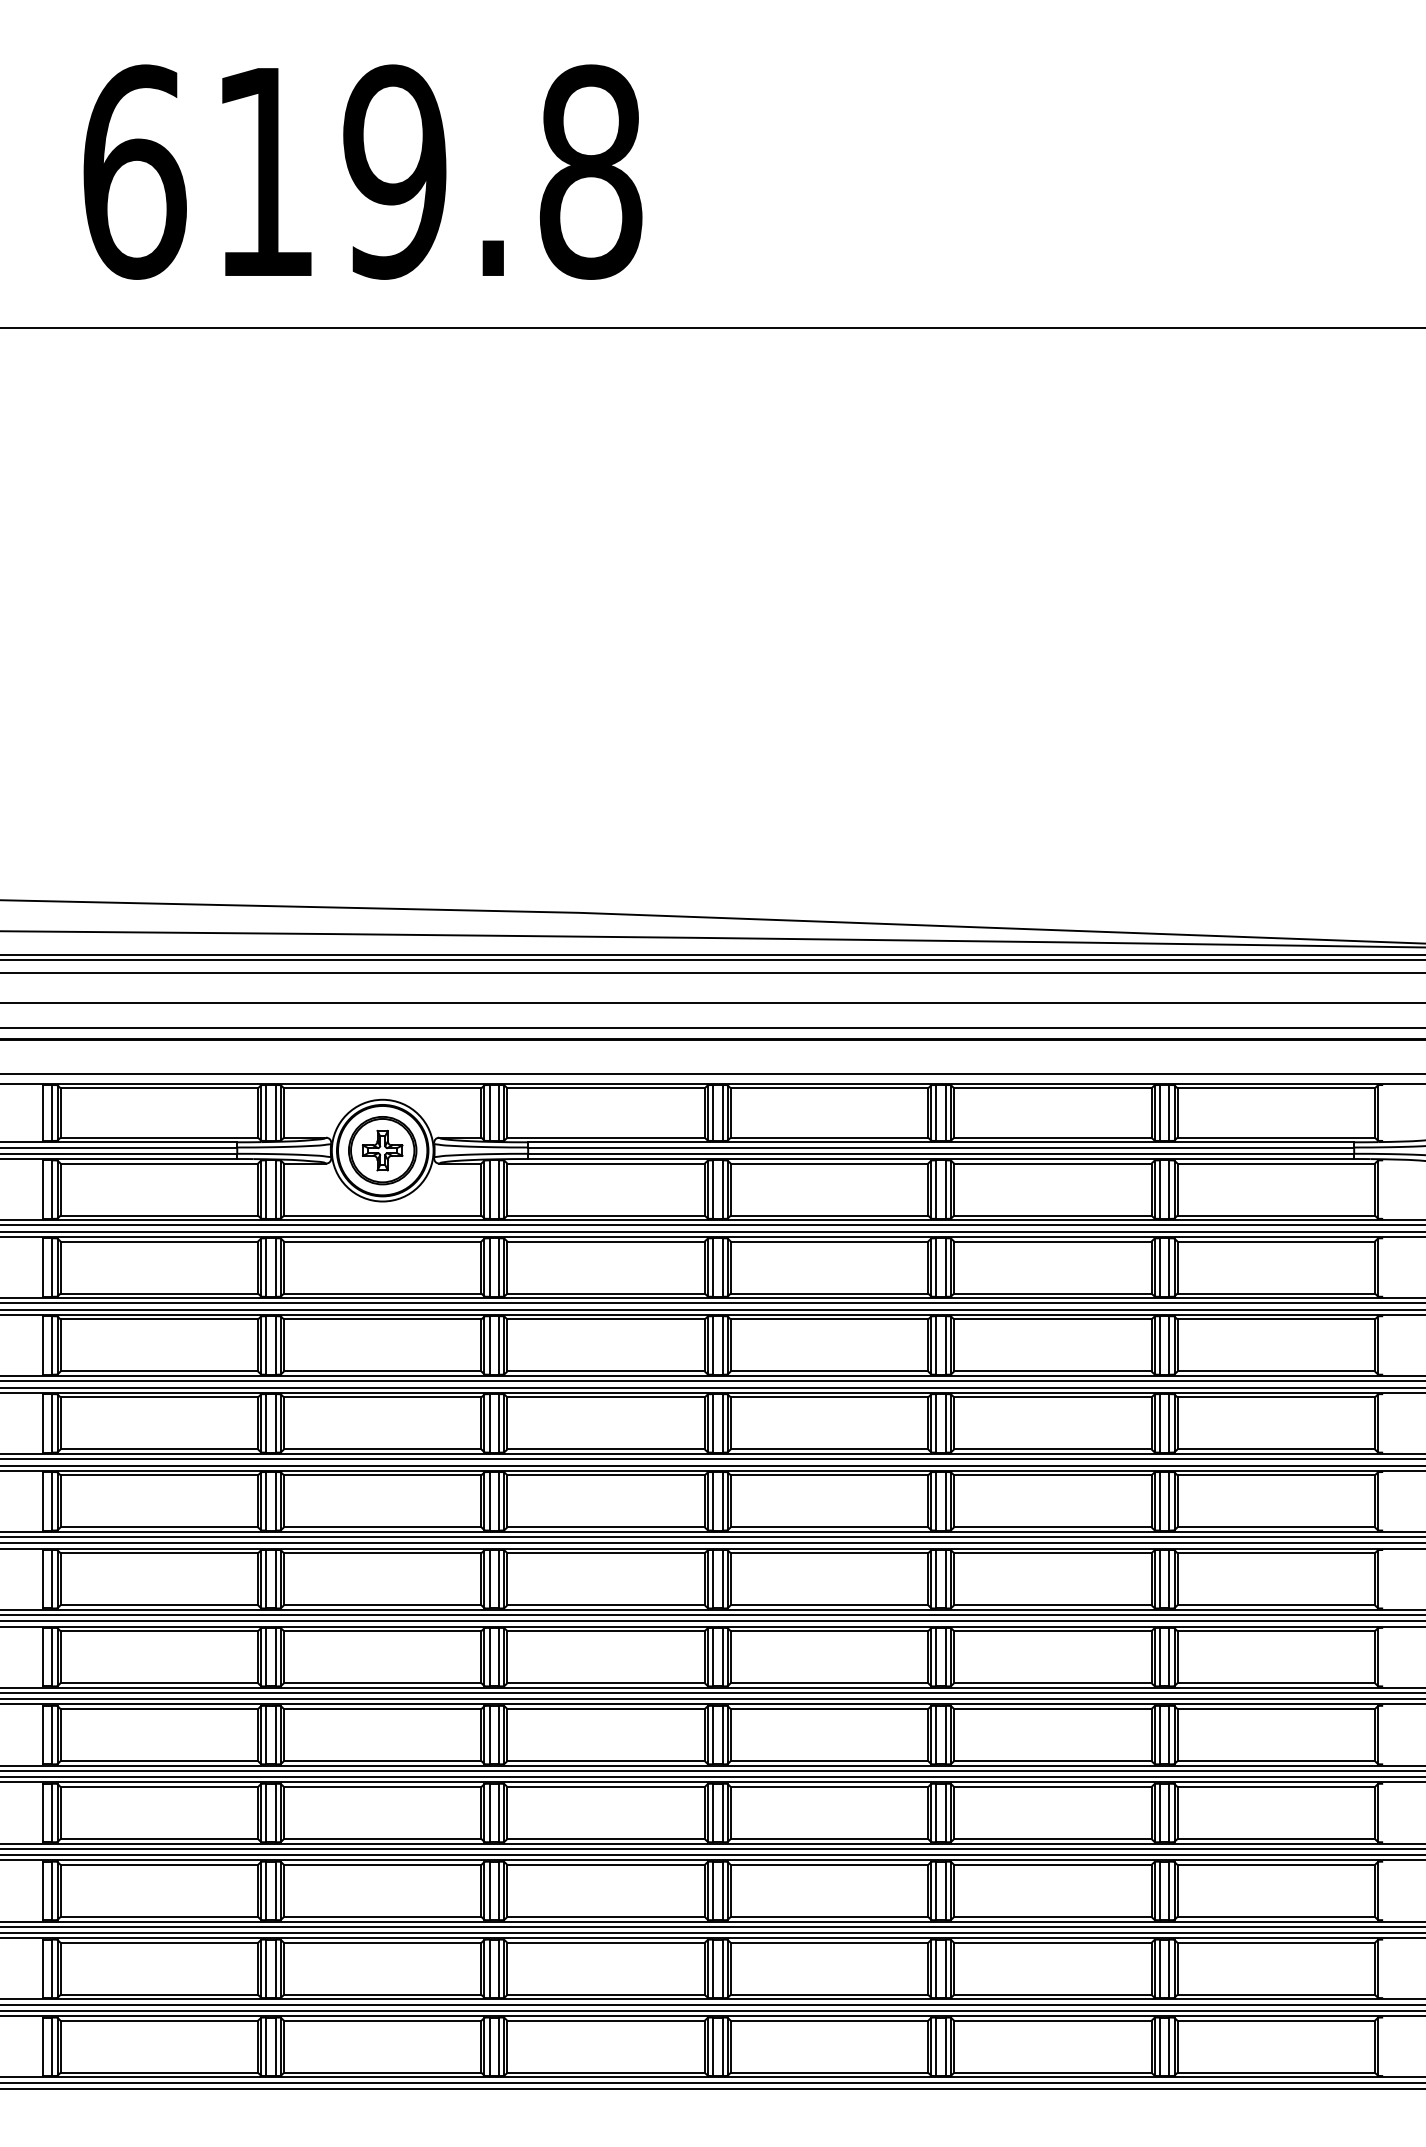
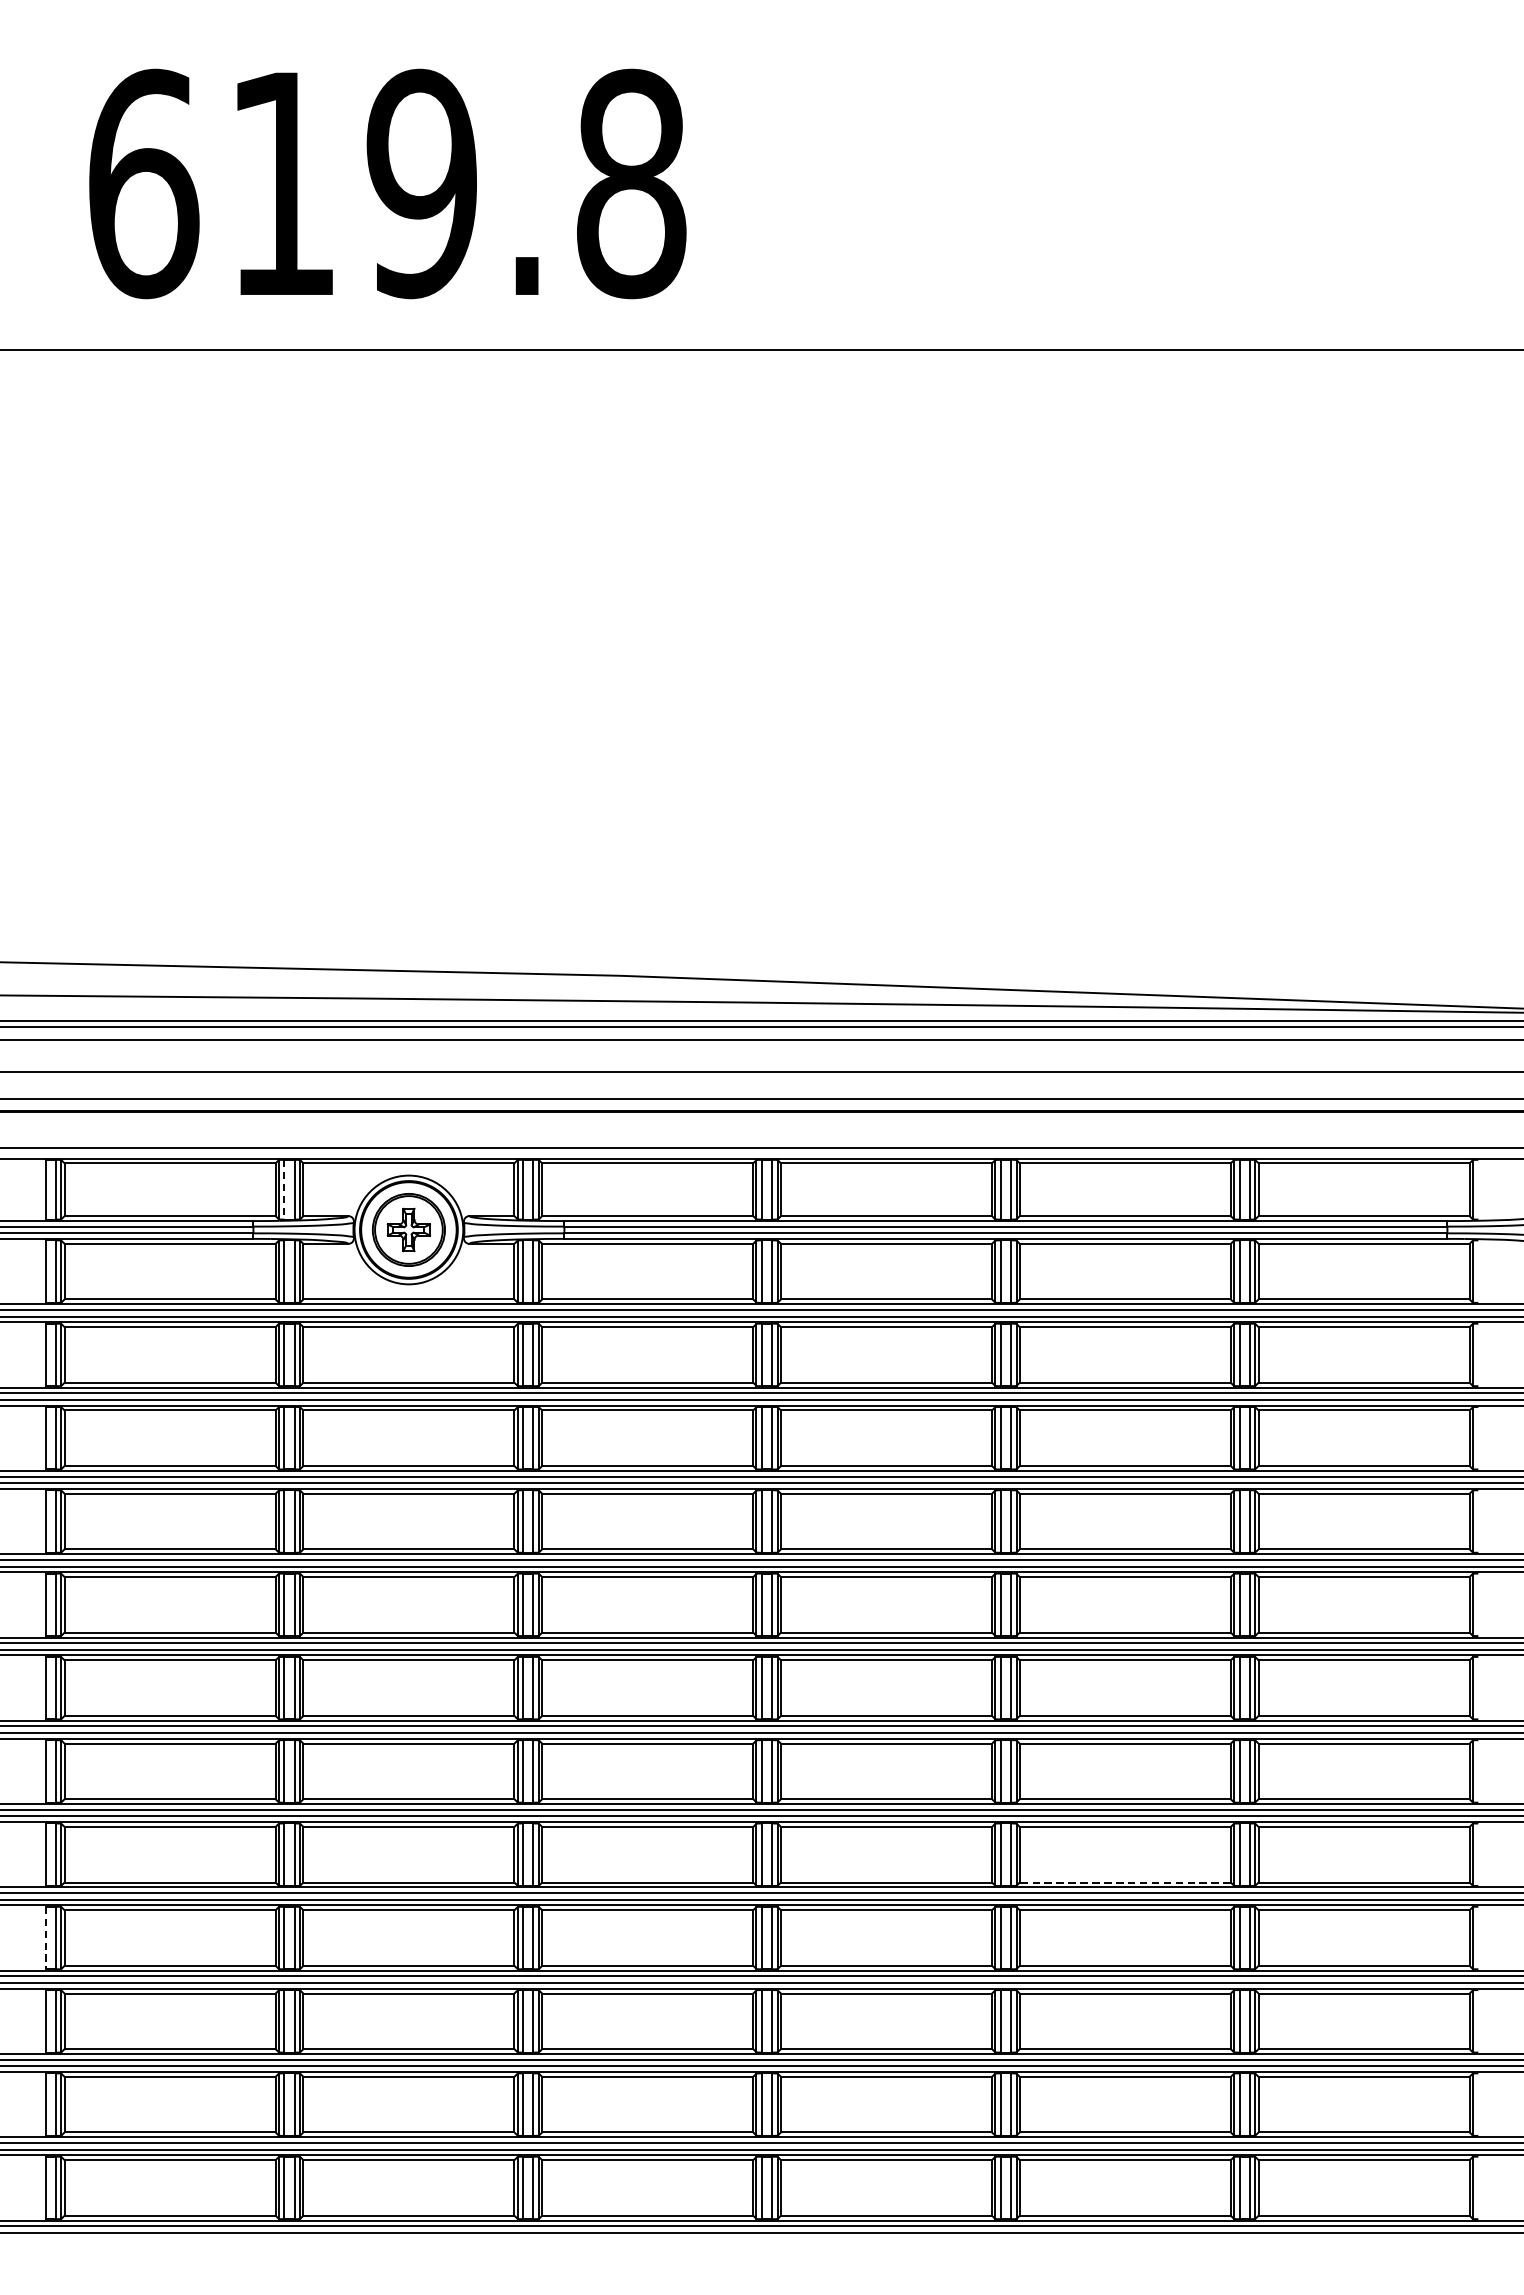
line: (266, 1113) -> (284, 1190), solid -> dashed
line: (1052, 1761) -> (1124, 1882), solid -> dashed
line: (42, 1813) -> (45, 1938), solid -> dashed

